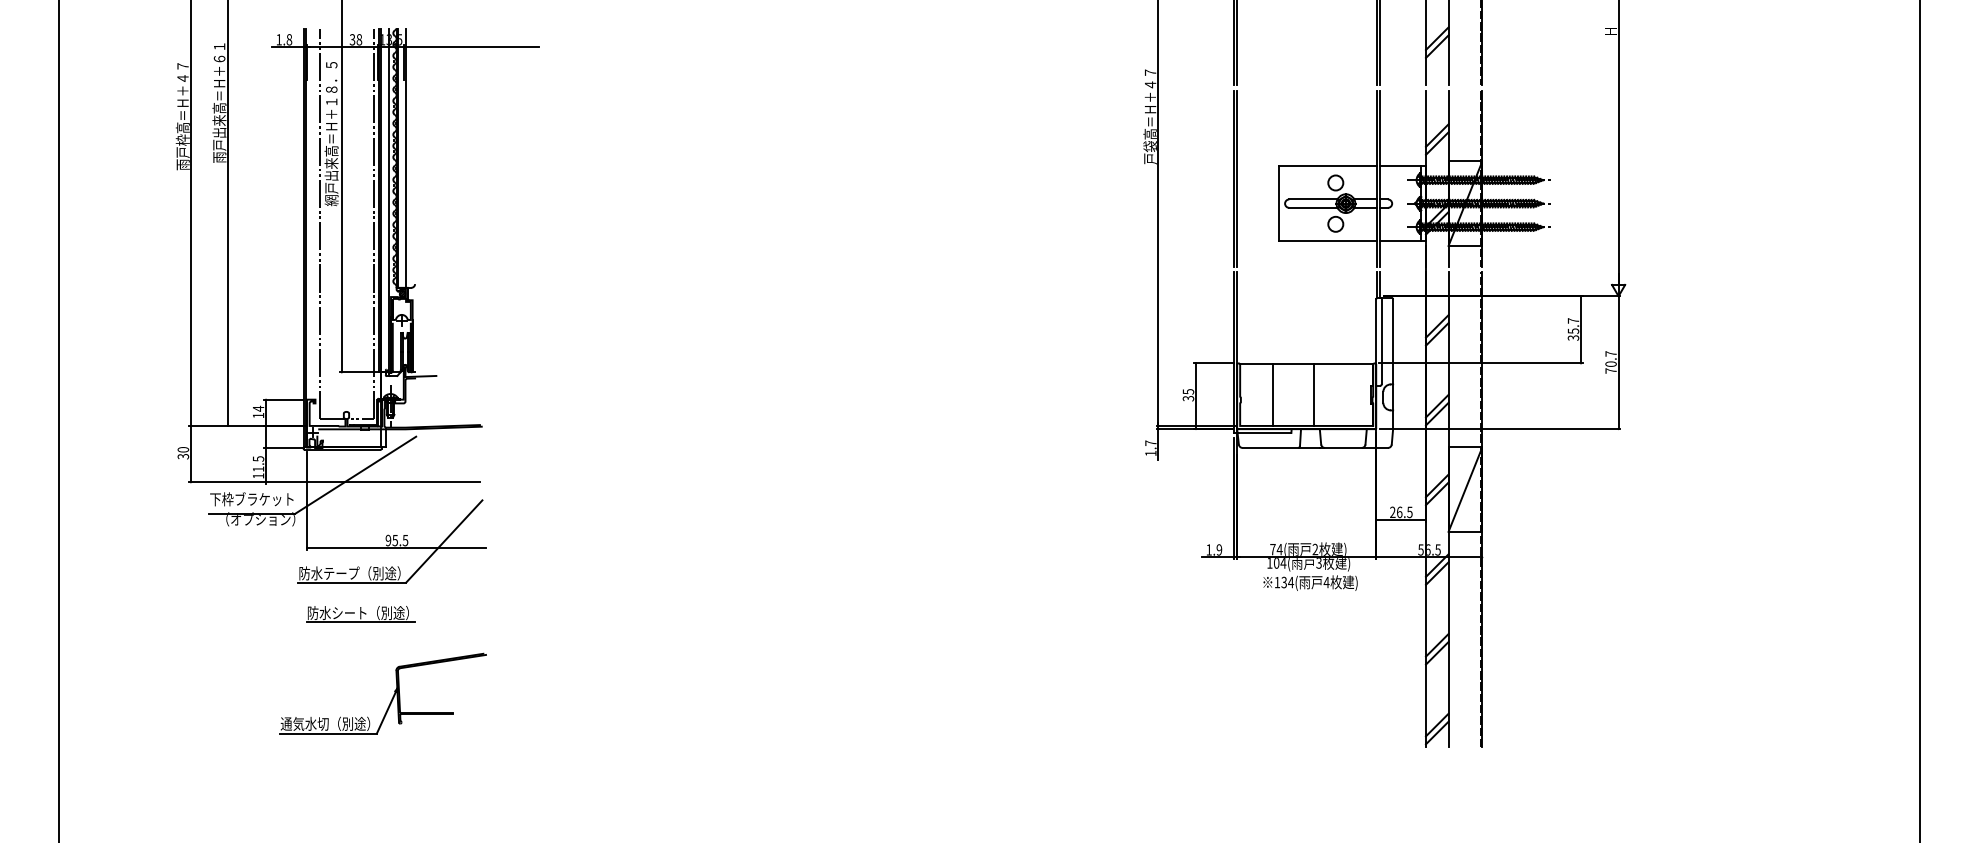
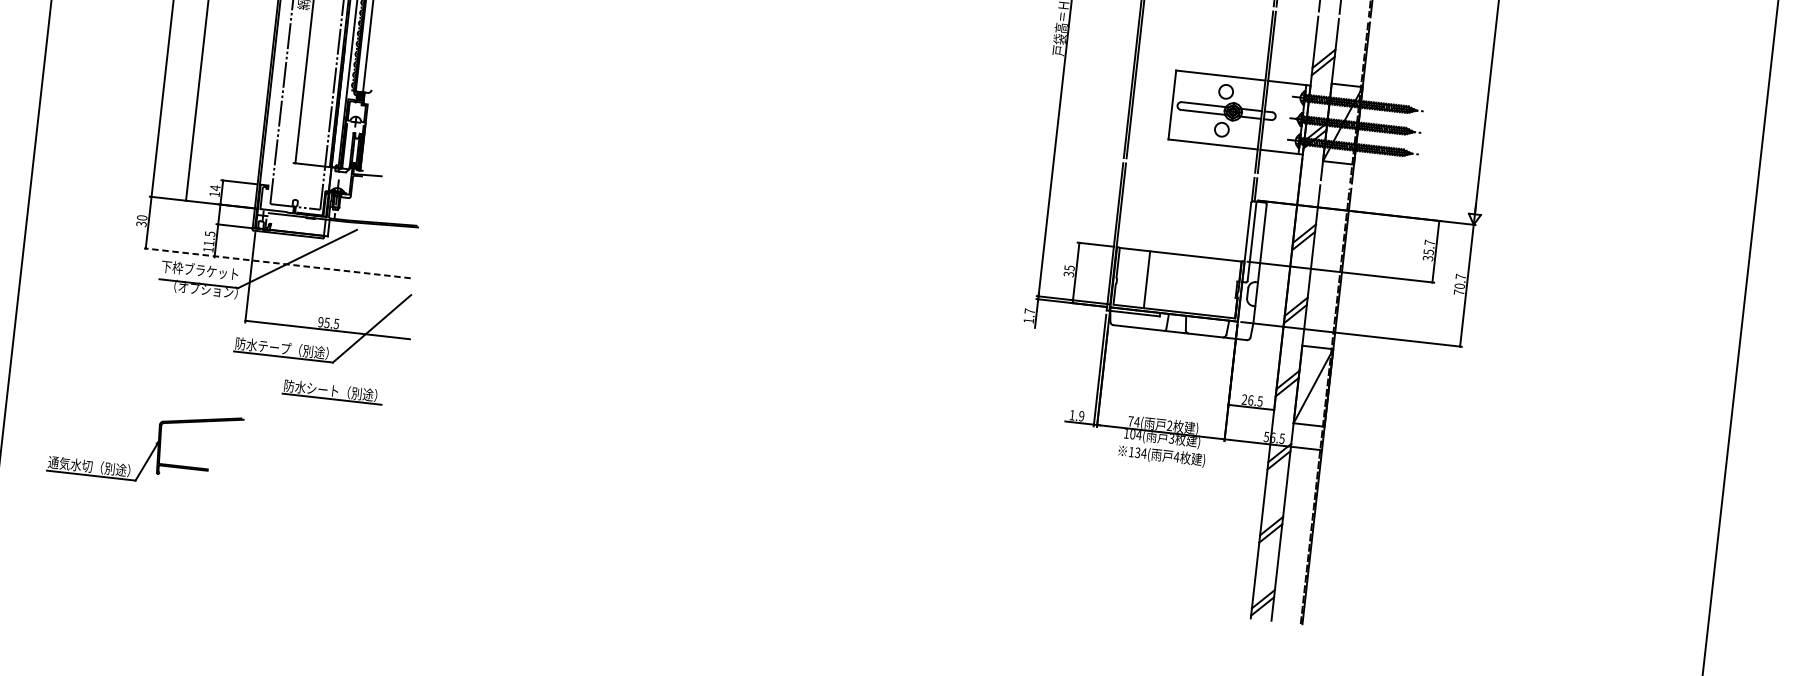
line: (1314, 394) -> (1184, 283), removed
line: (333, 482) -> (276, 263), solid -> dashed
part: (360, 614) -> (332, 392), moved
part: (391, 698) -> (152, 449), moved

